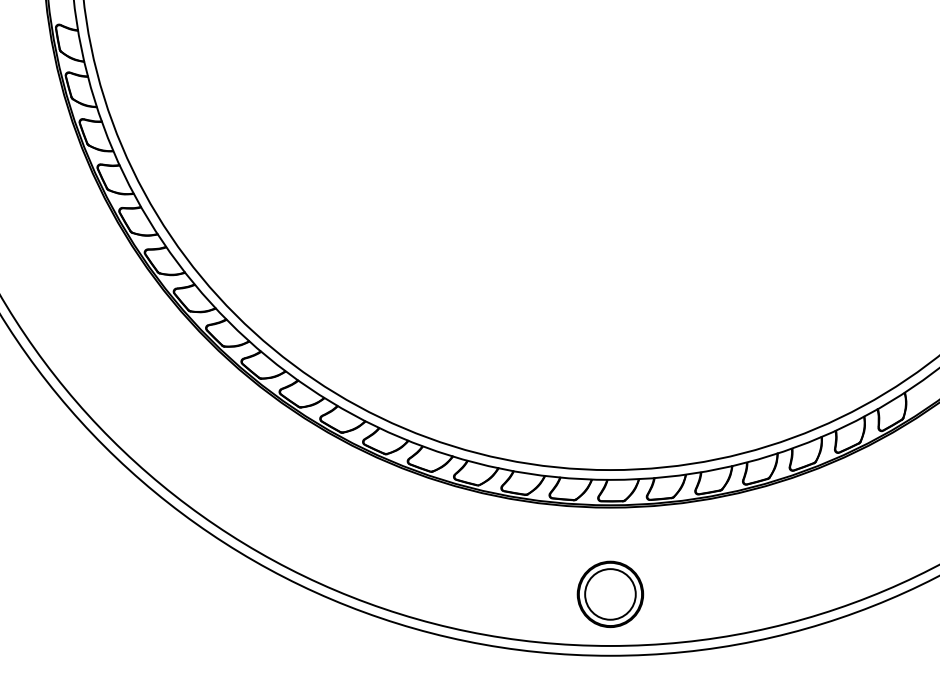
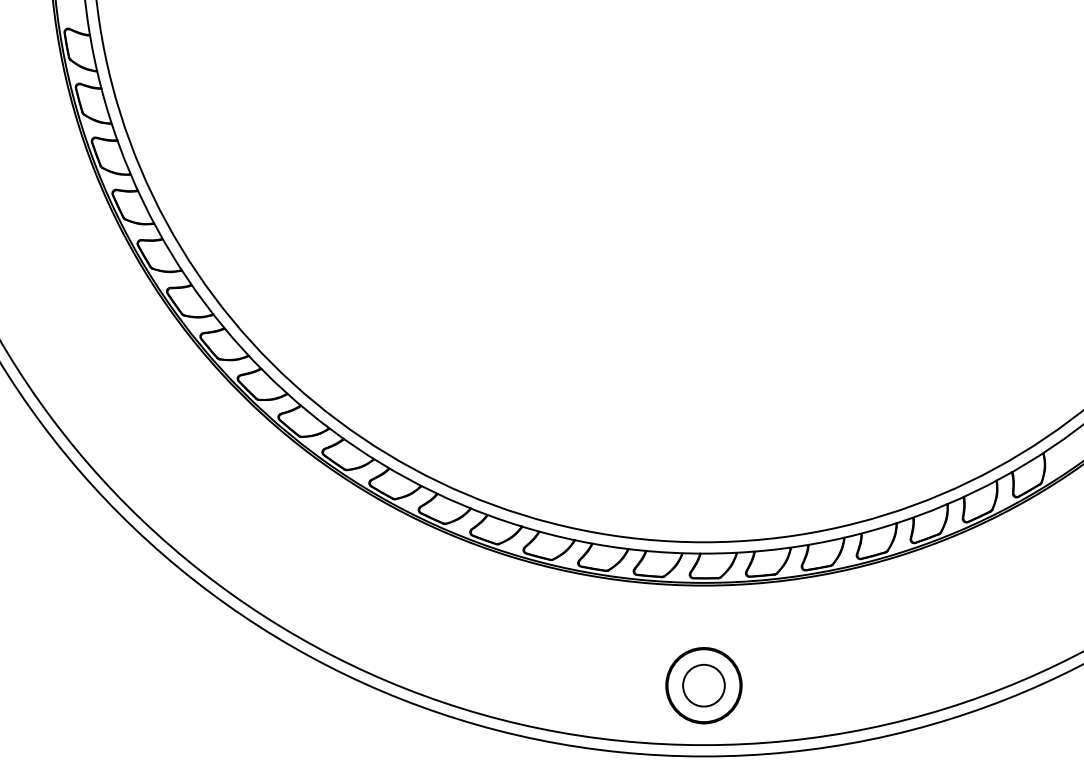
circle: (610, 594) -> (703, 685), size x0.71

